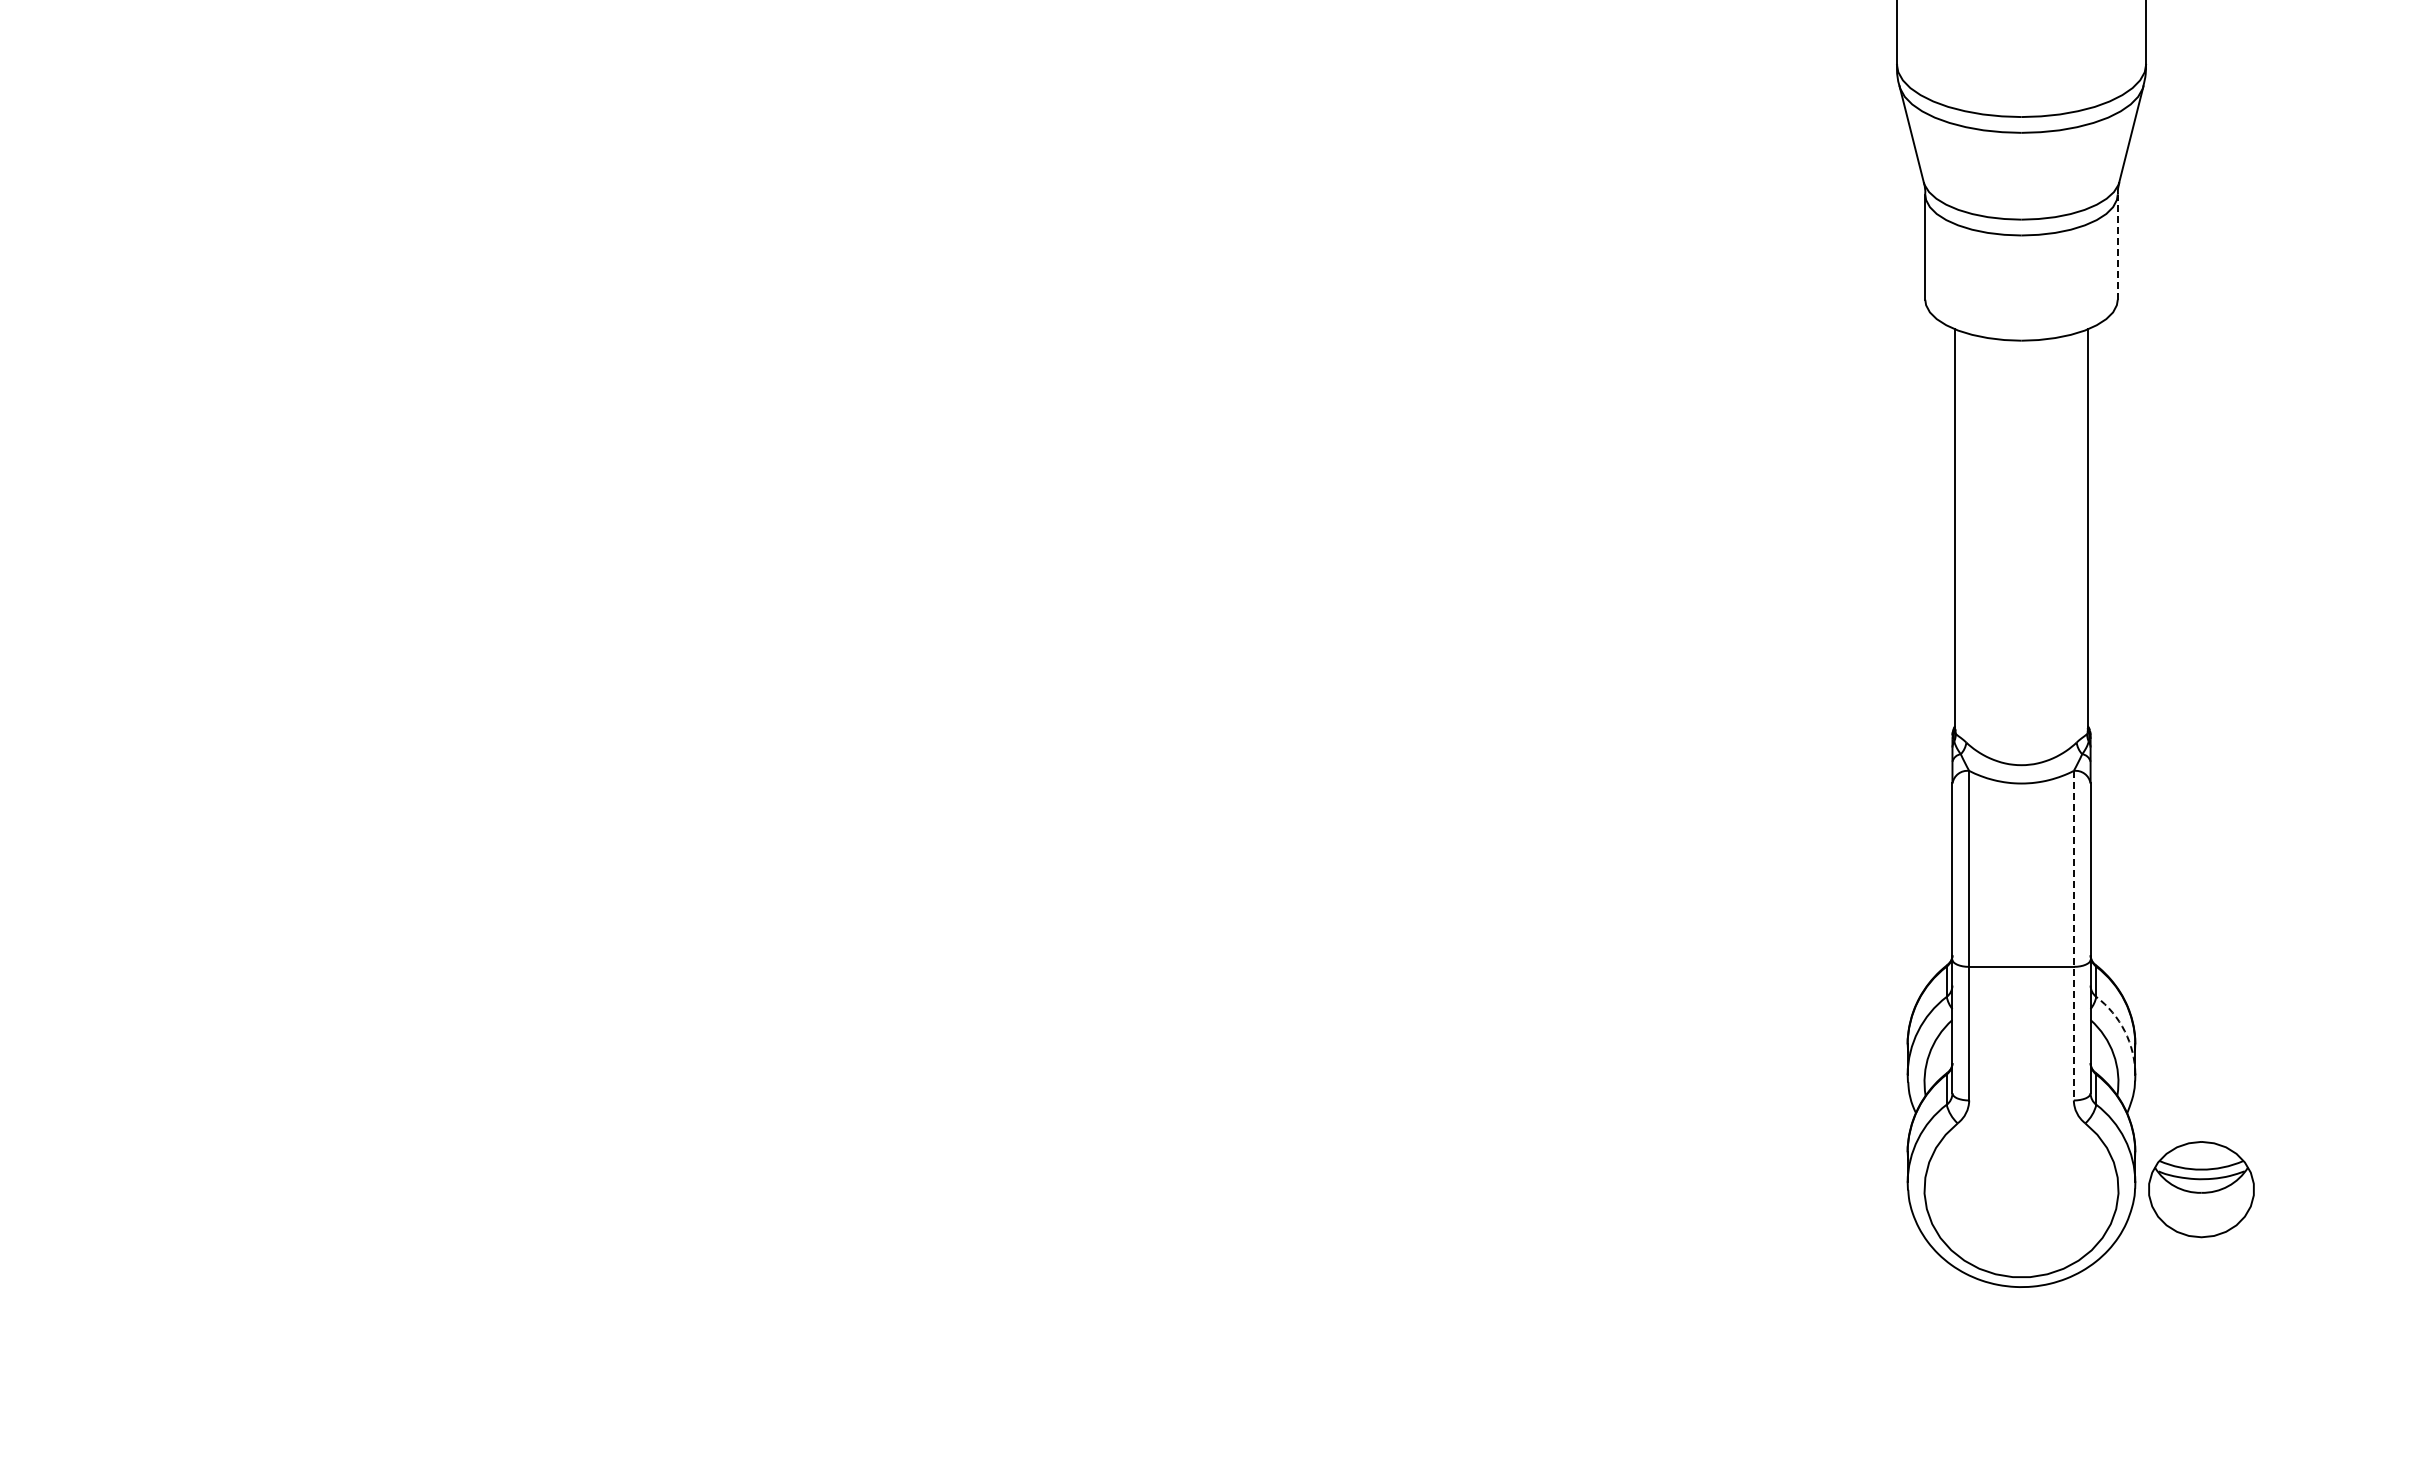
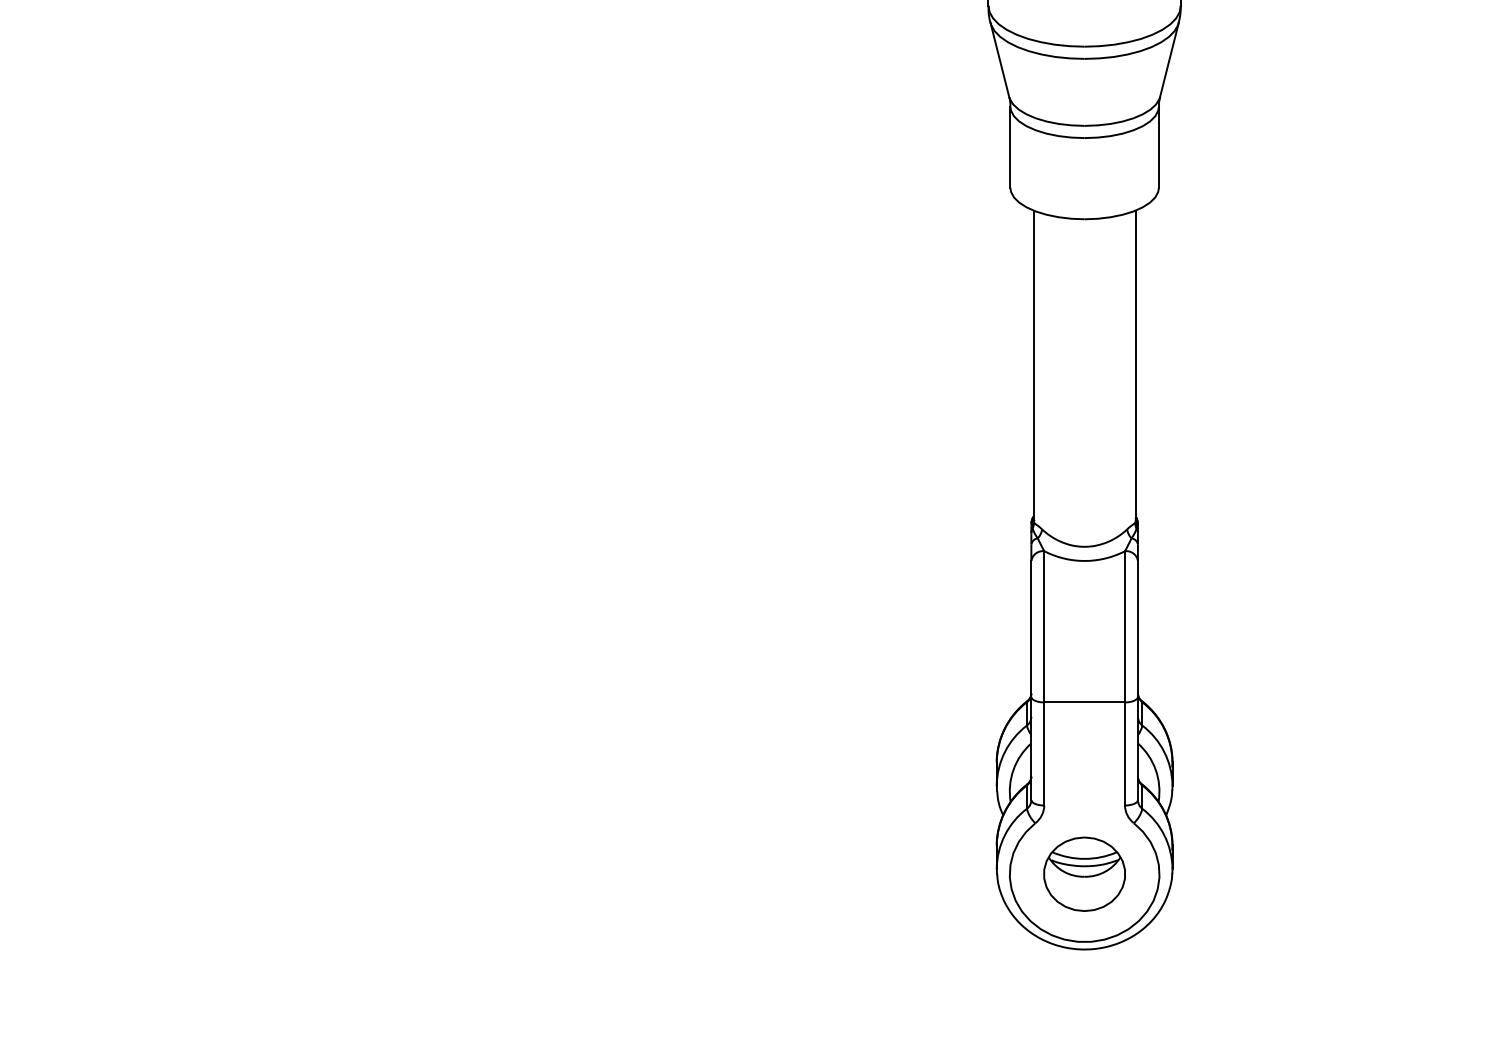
line: (2117, 247) -> (1158, 147), dashed -> solid
line: (2073, 935) -> (1124, 678), dashed -> solid
arc: (2124, 1031) -> (1164, 752), dashed -> solid
part: (2201, 1189) -> (1084, 874), moved

